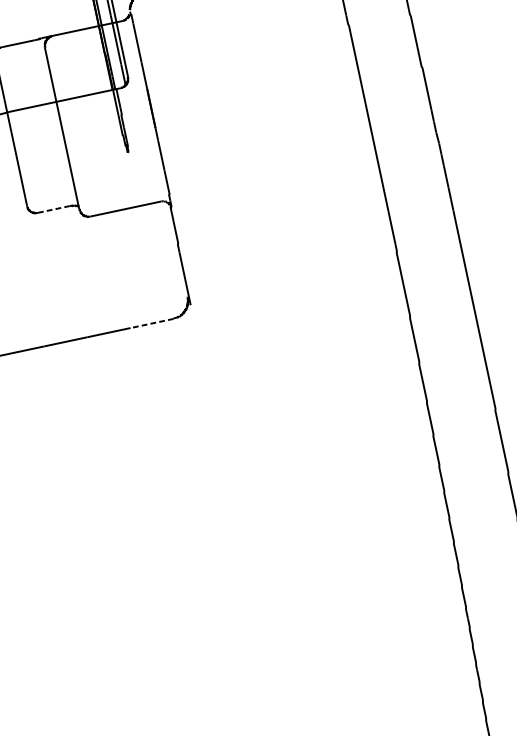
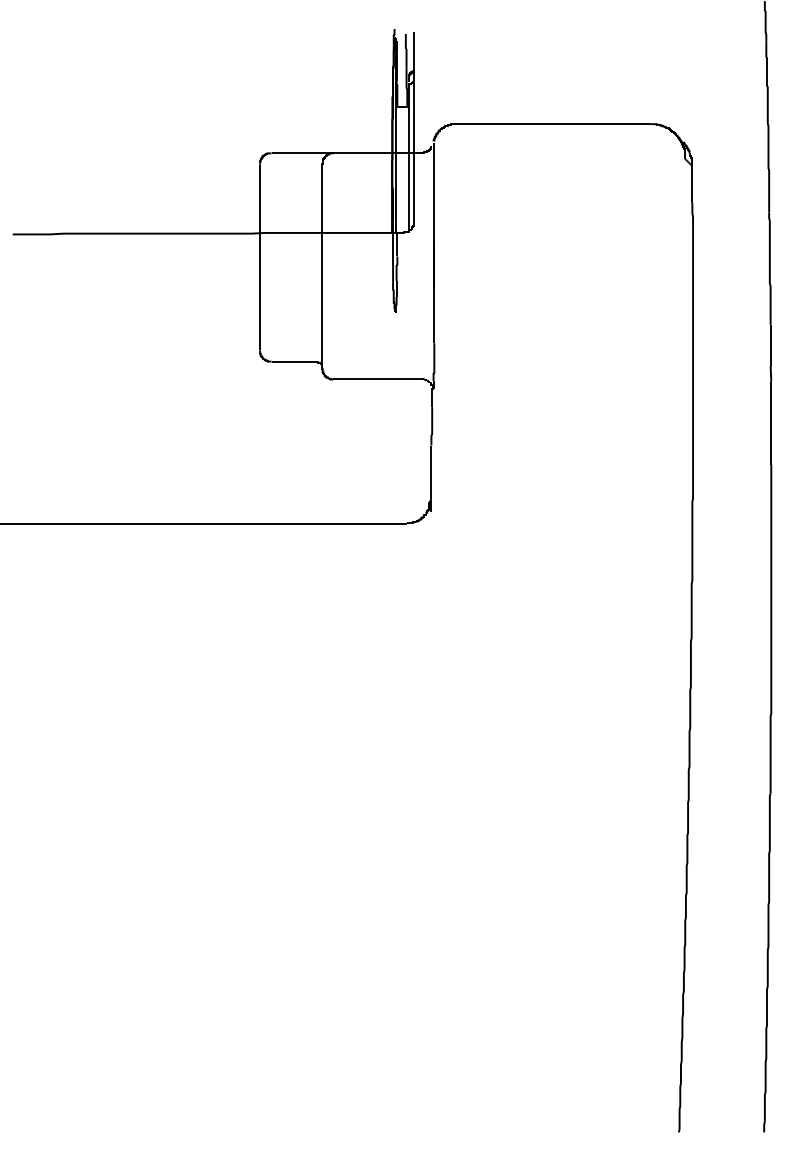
line: (53, 209) -> (291, 361), dashed -> solid
line: (151, 323) -> (379, 523), dashed -> solid

